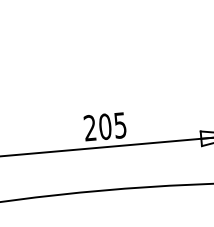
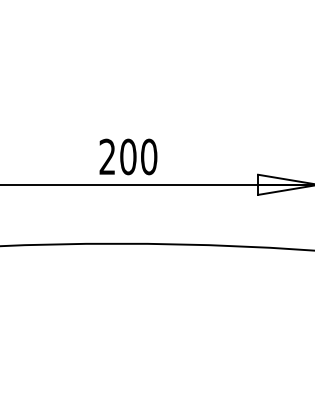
text: (120, 125) -> (149, 156), 205 -> 200

